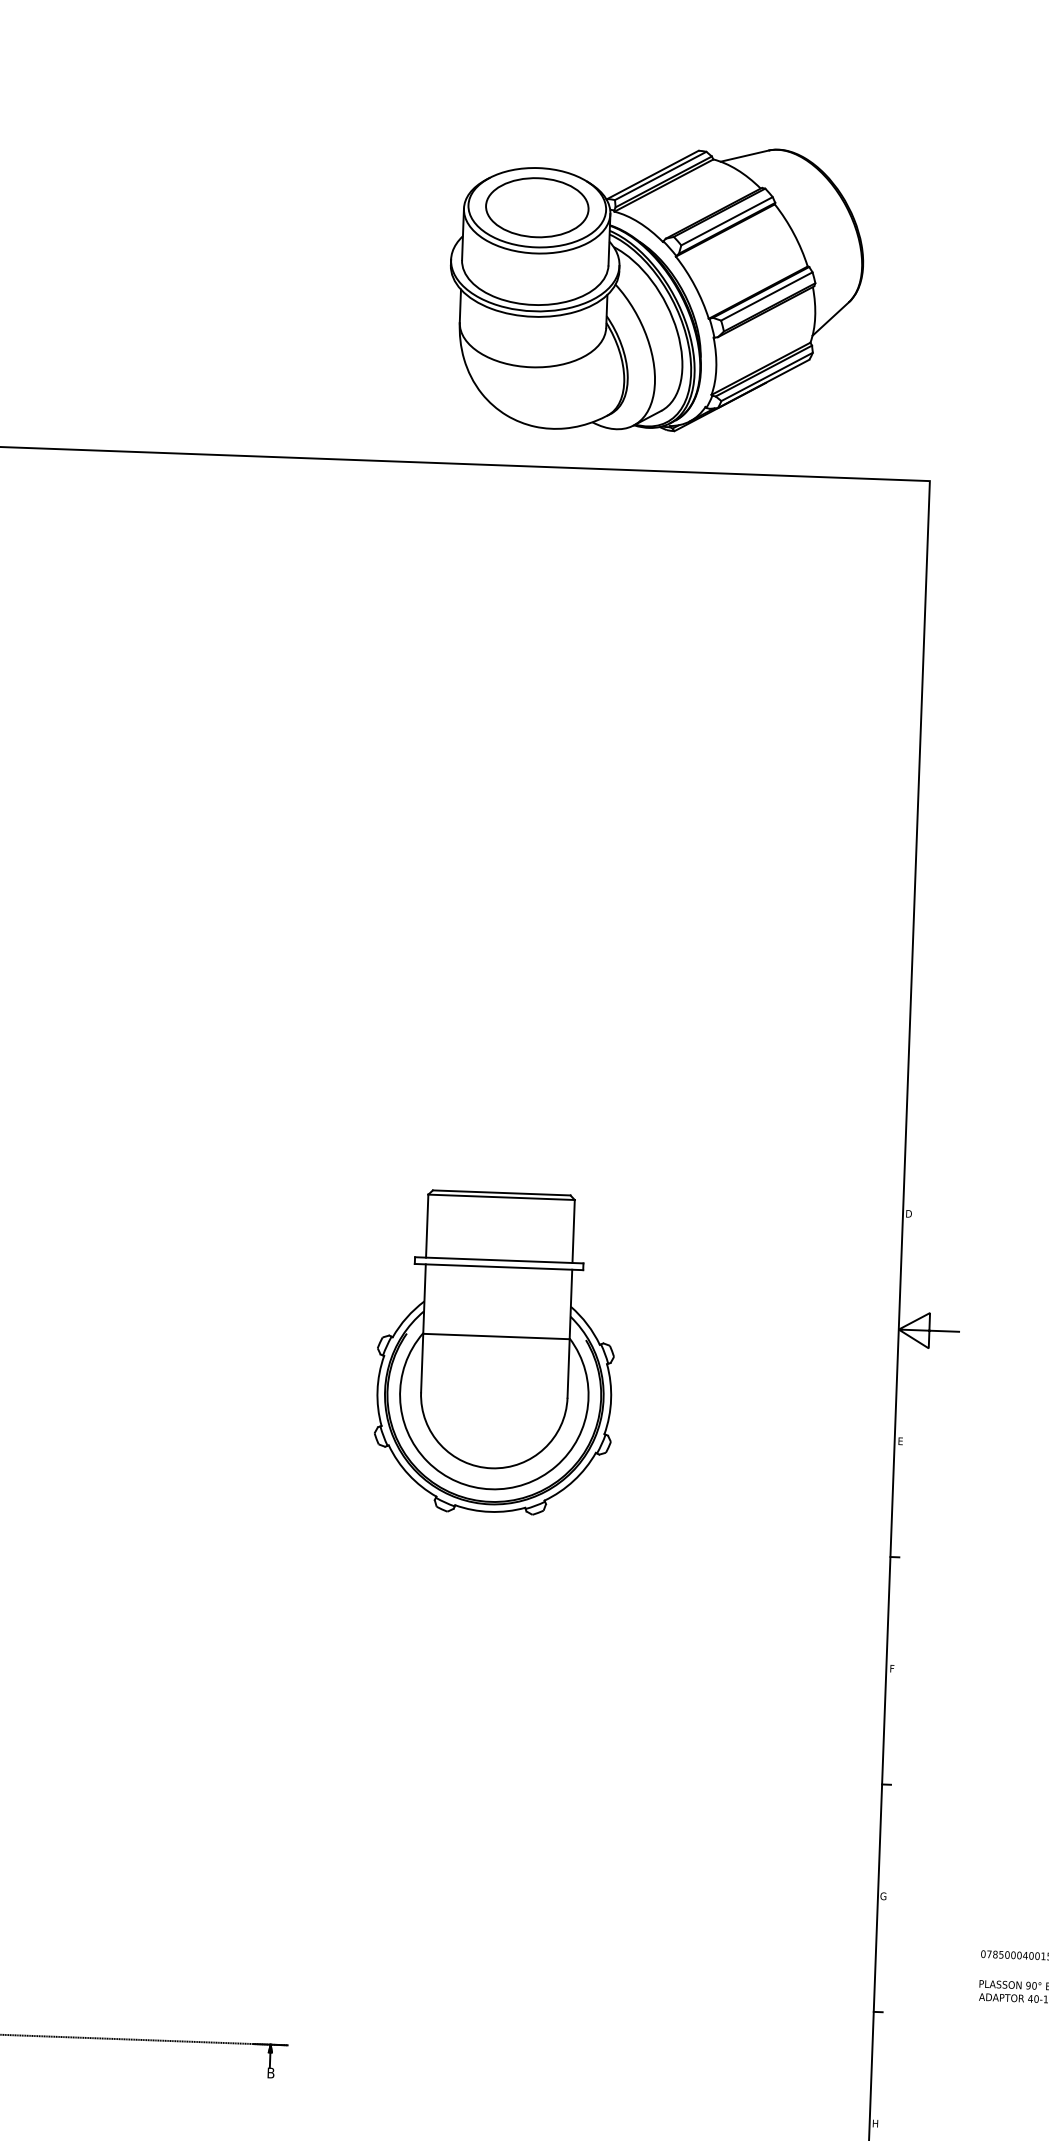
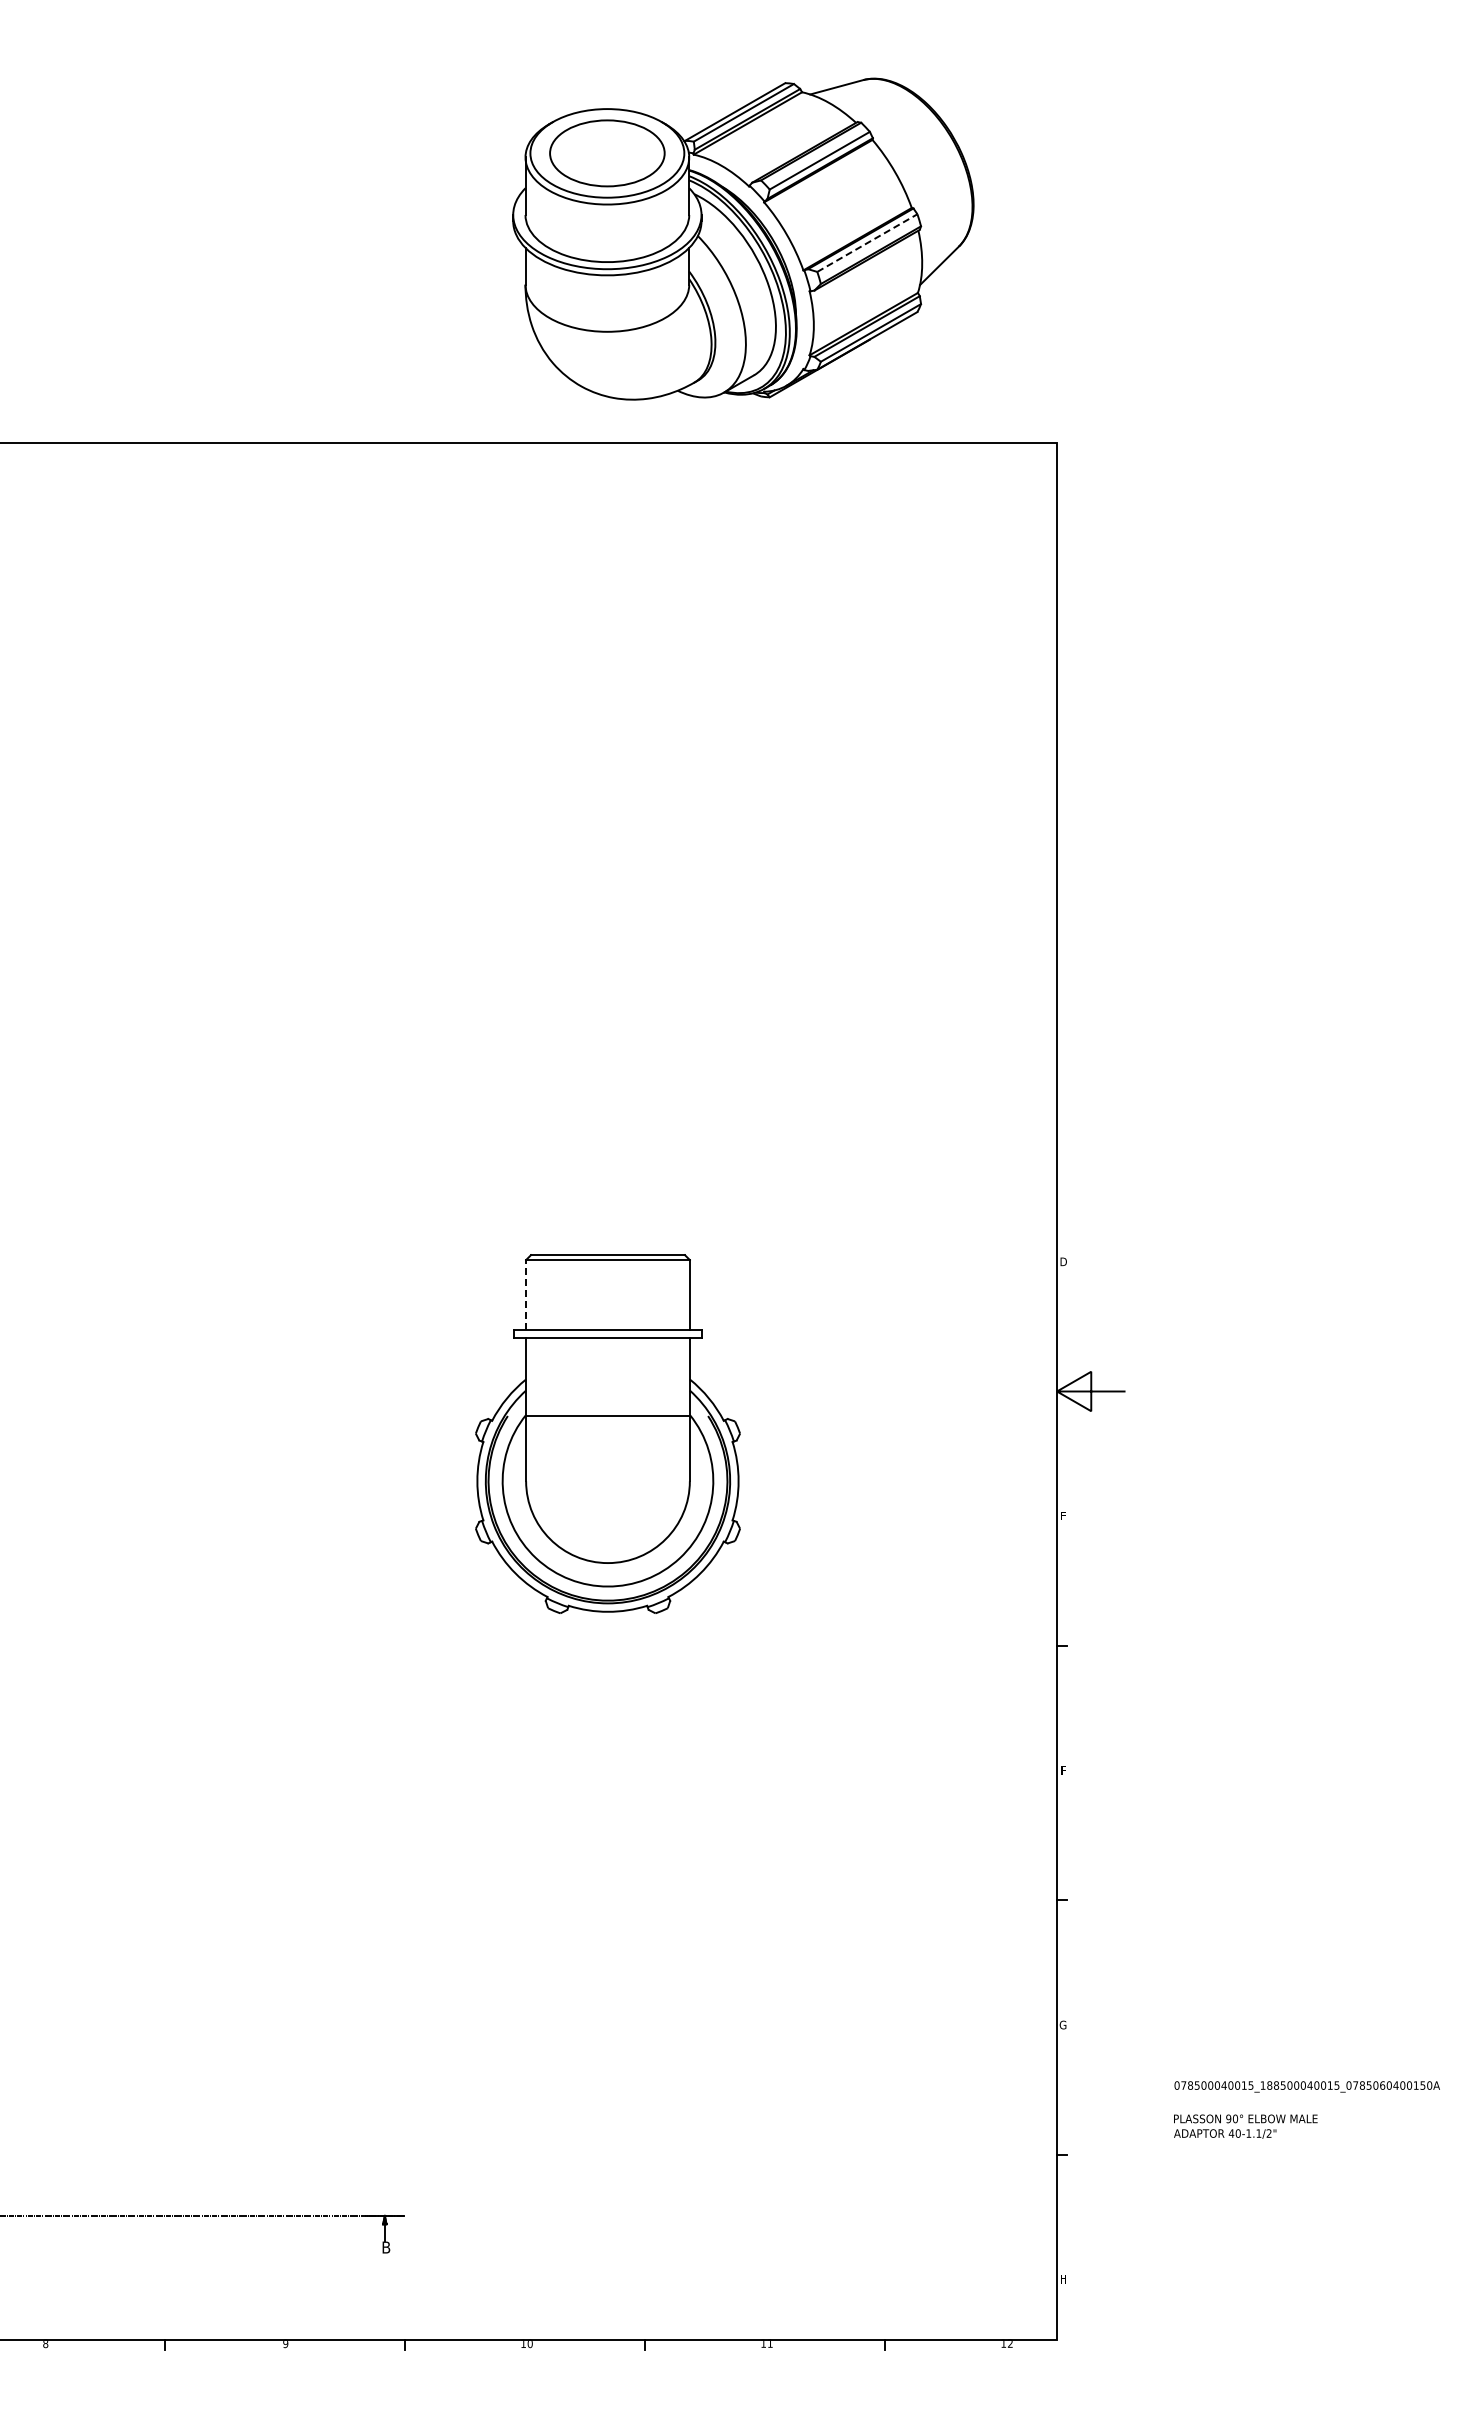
line: (766, 296) -> (867, 243), solid -> dashed
line: (427, 1225) -> (526, 1294), solid -> dashed

